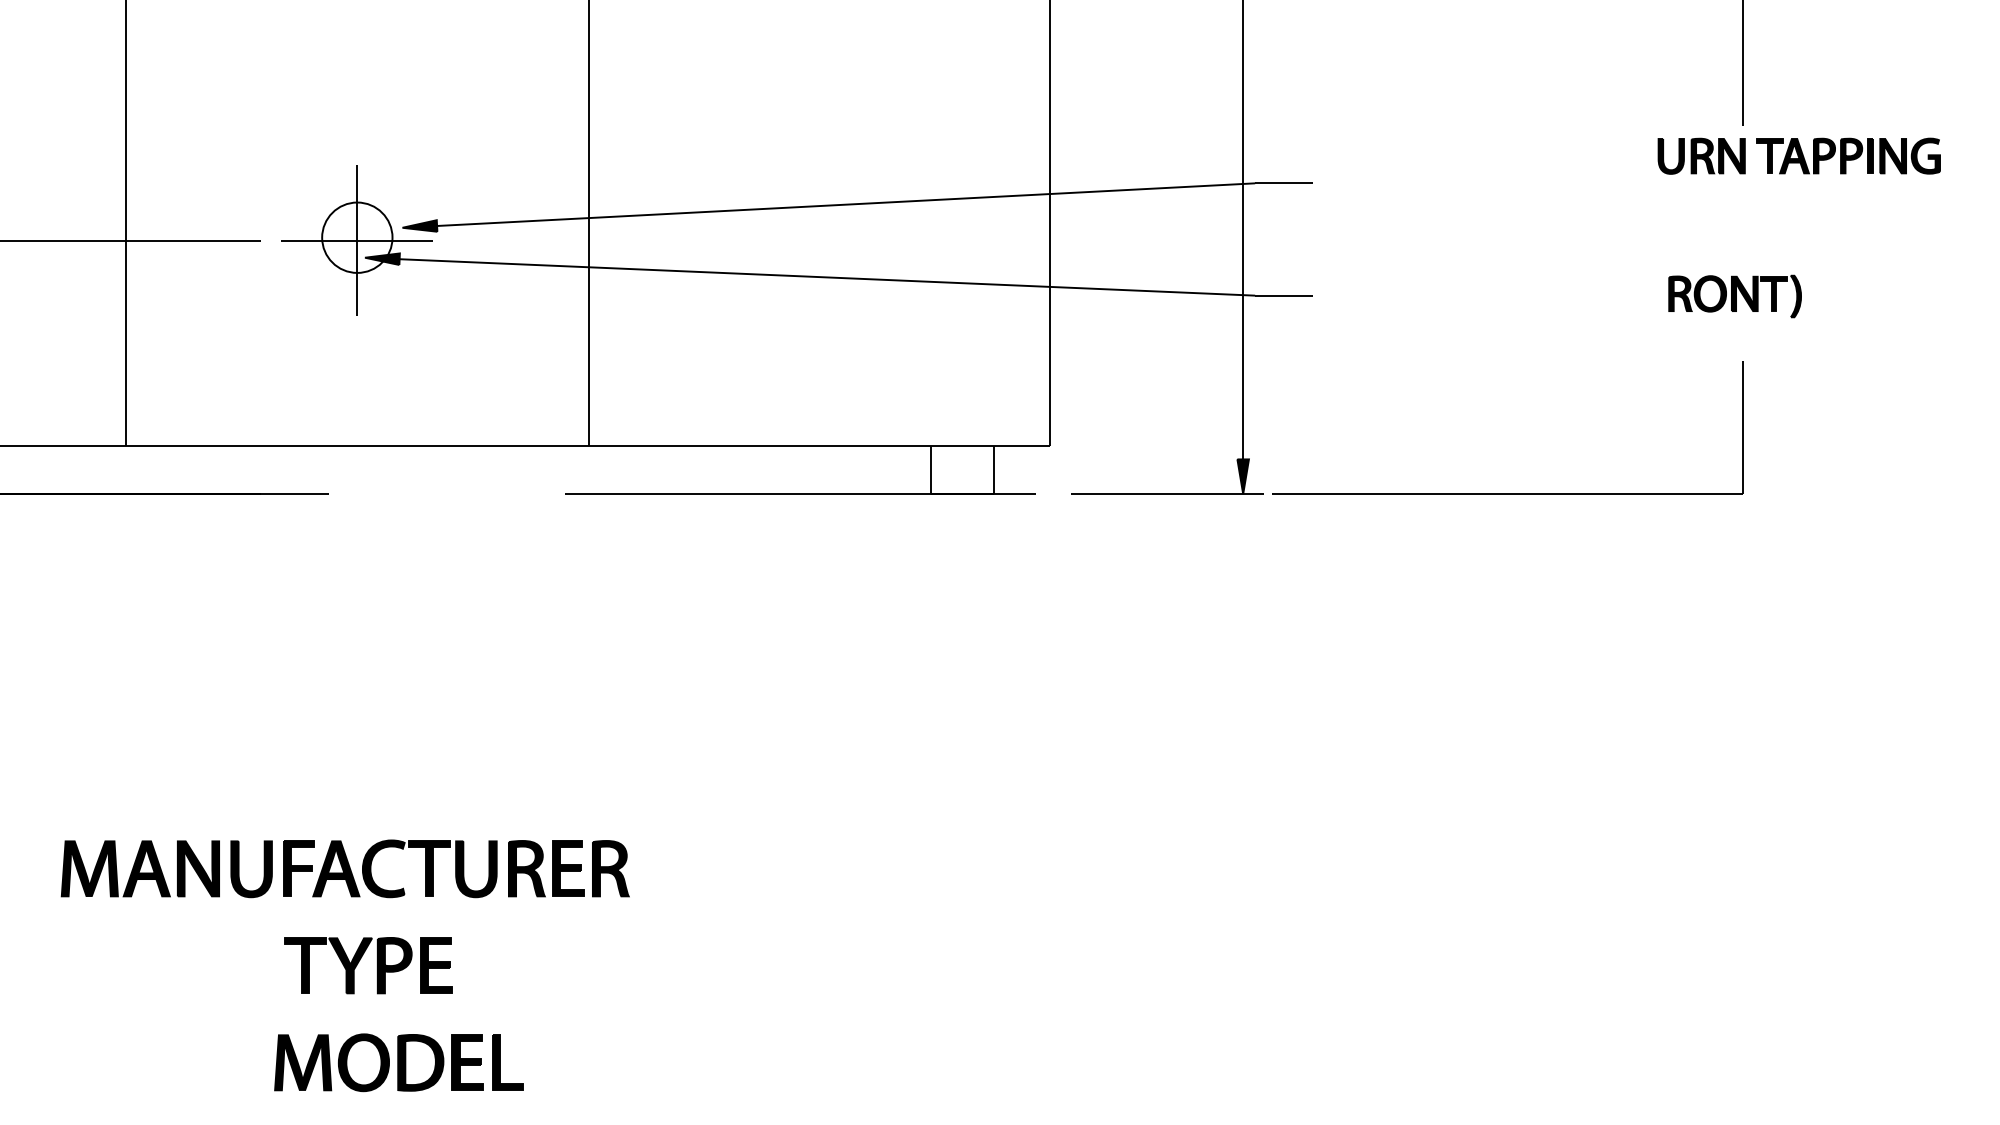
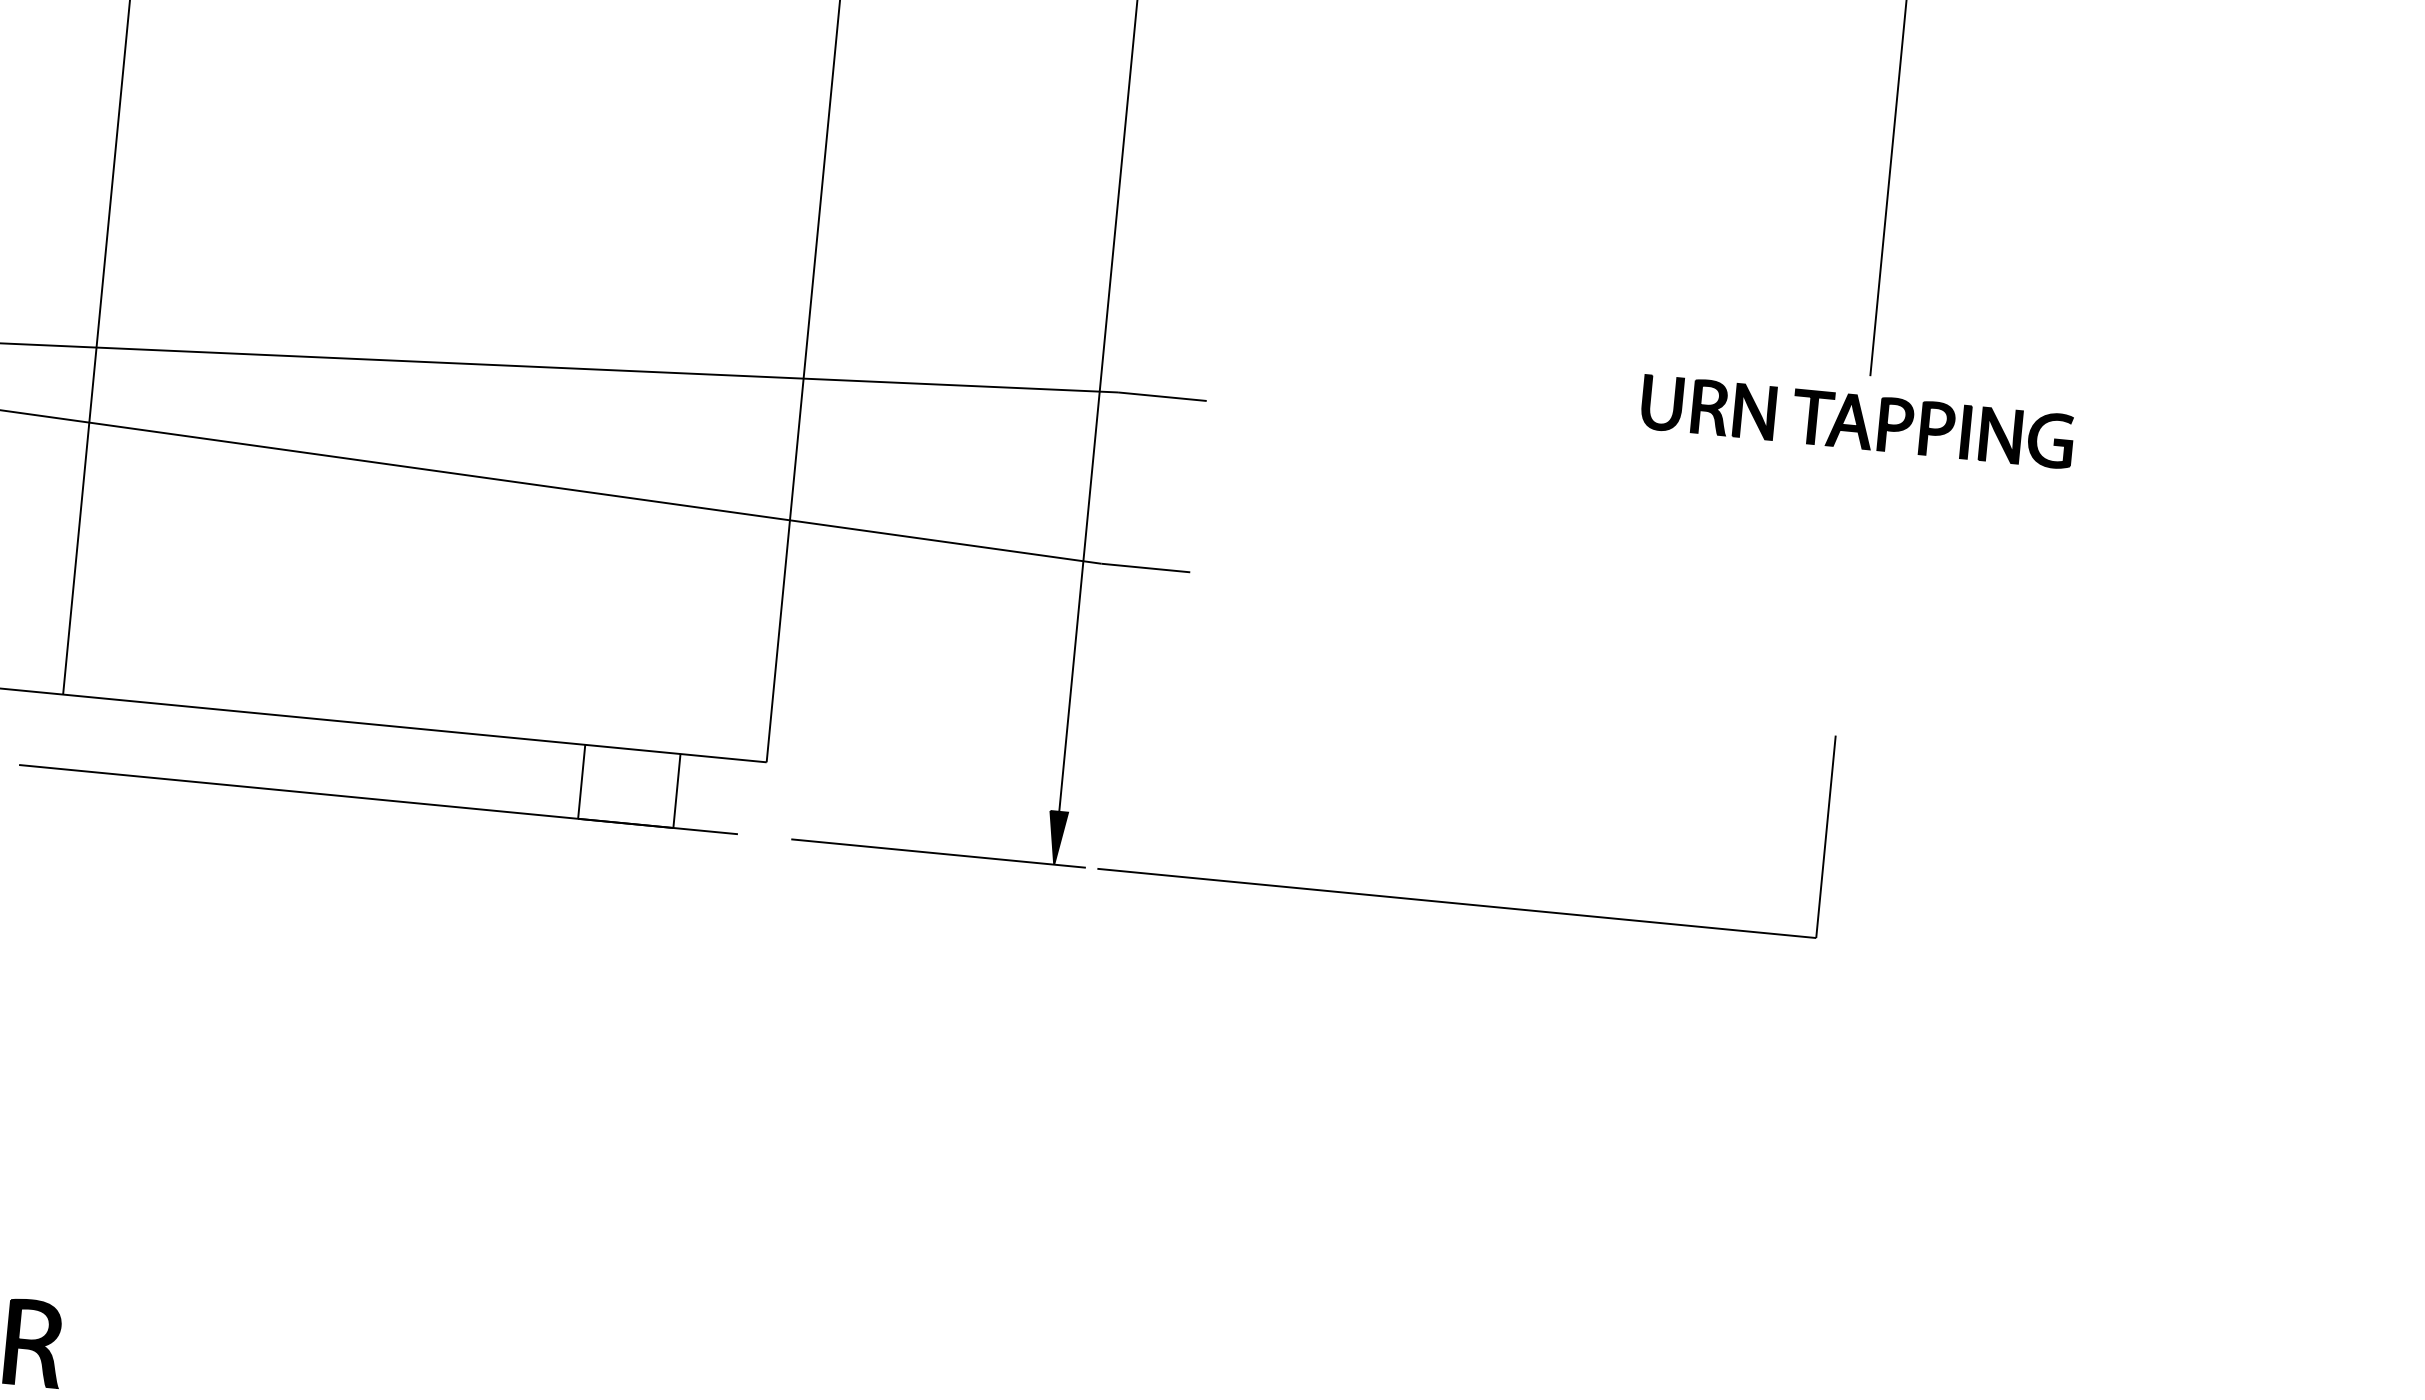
part: (1798, 155) -> (1856, 420), moved
part: (1734, 296) -> (1832, 635), removed

